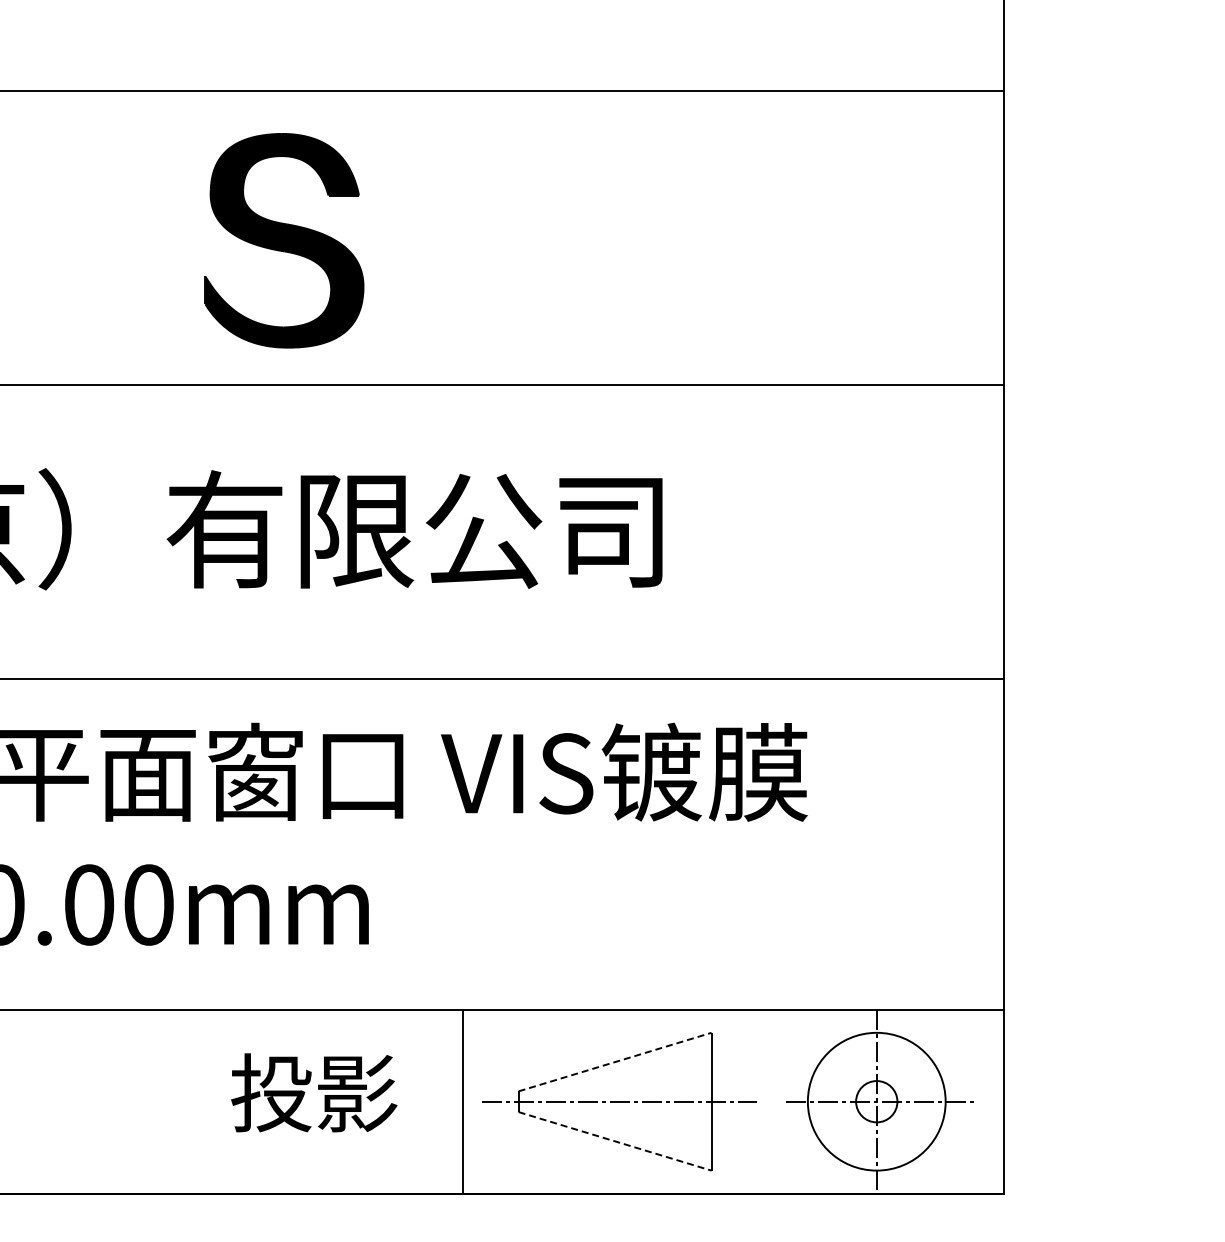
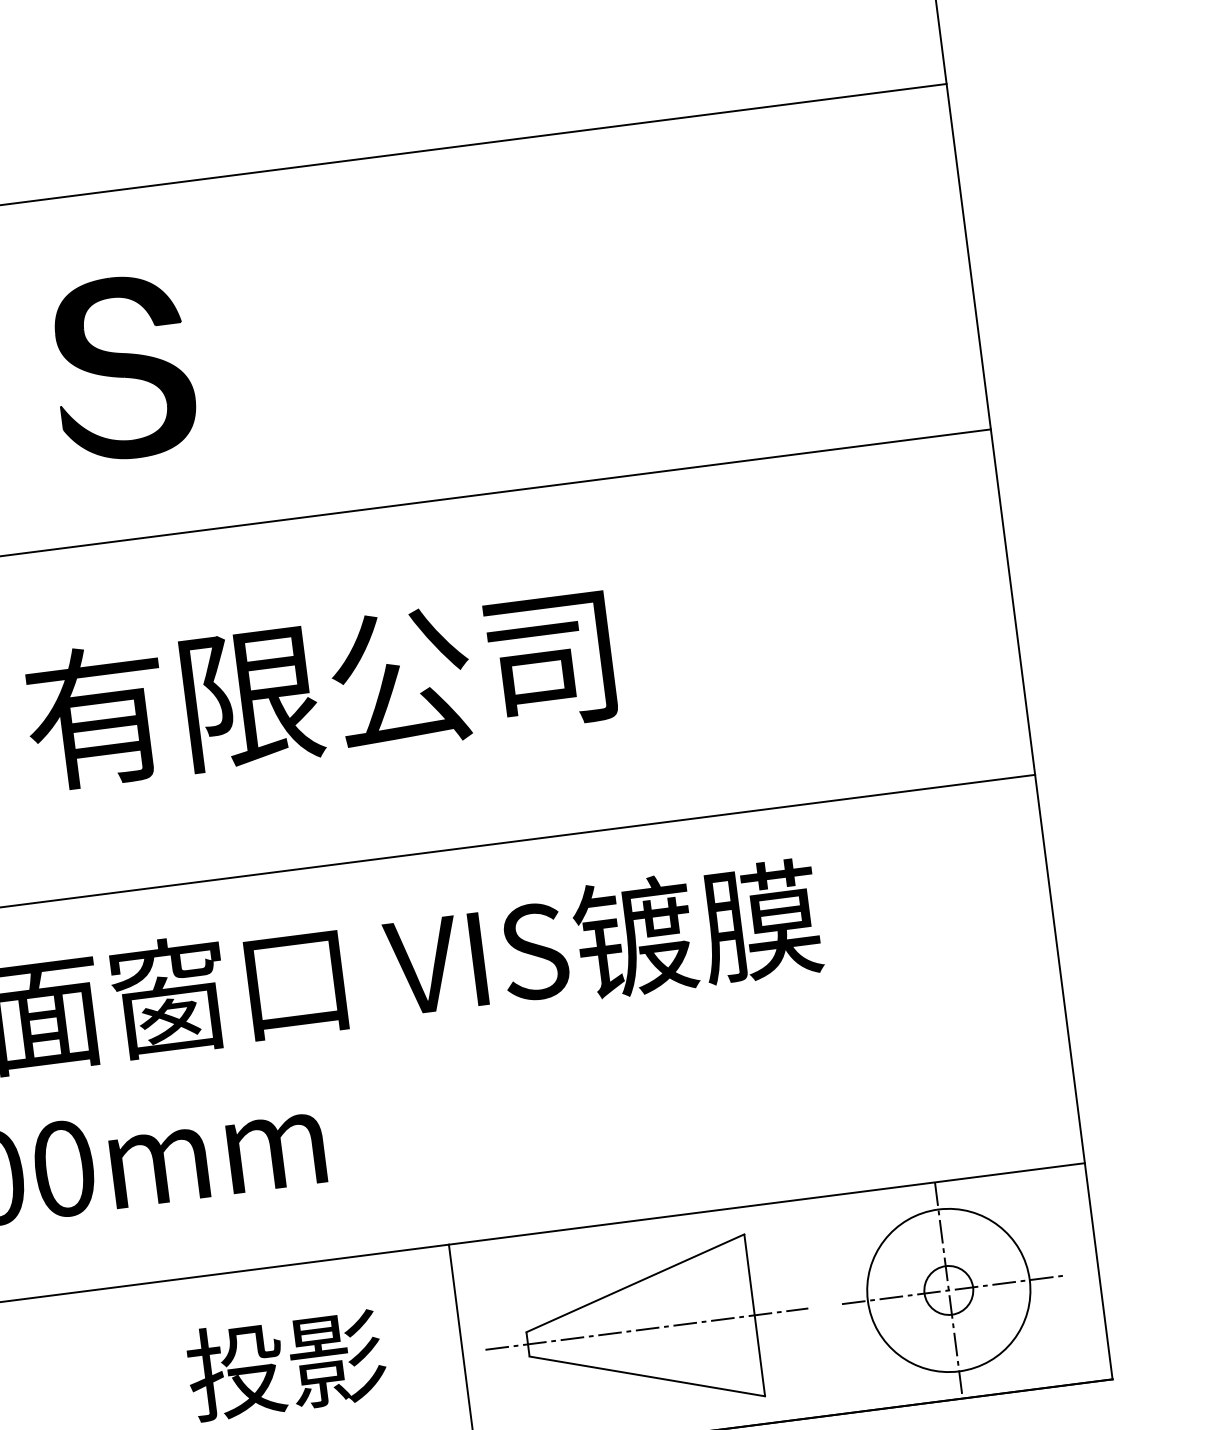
part: (284, 240) -> (123, 367), size x0.71
line: (615, 1062) -> (635, 1283), dashed -> solid
line: (615, 1141) -> (647, 1376), dashed -> solid

